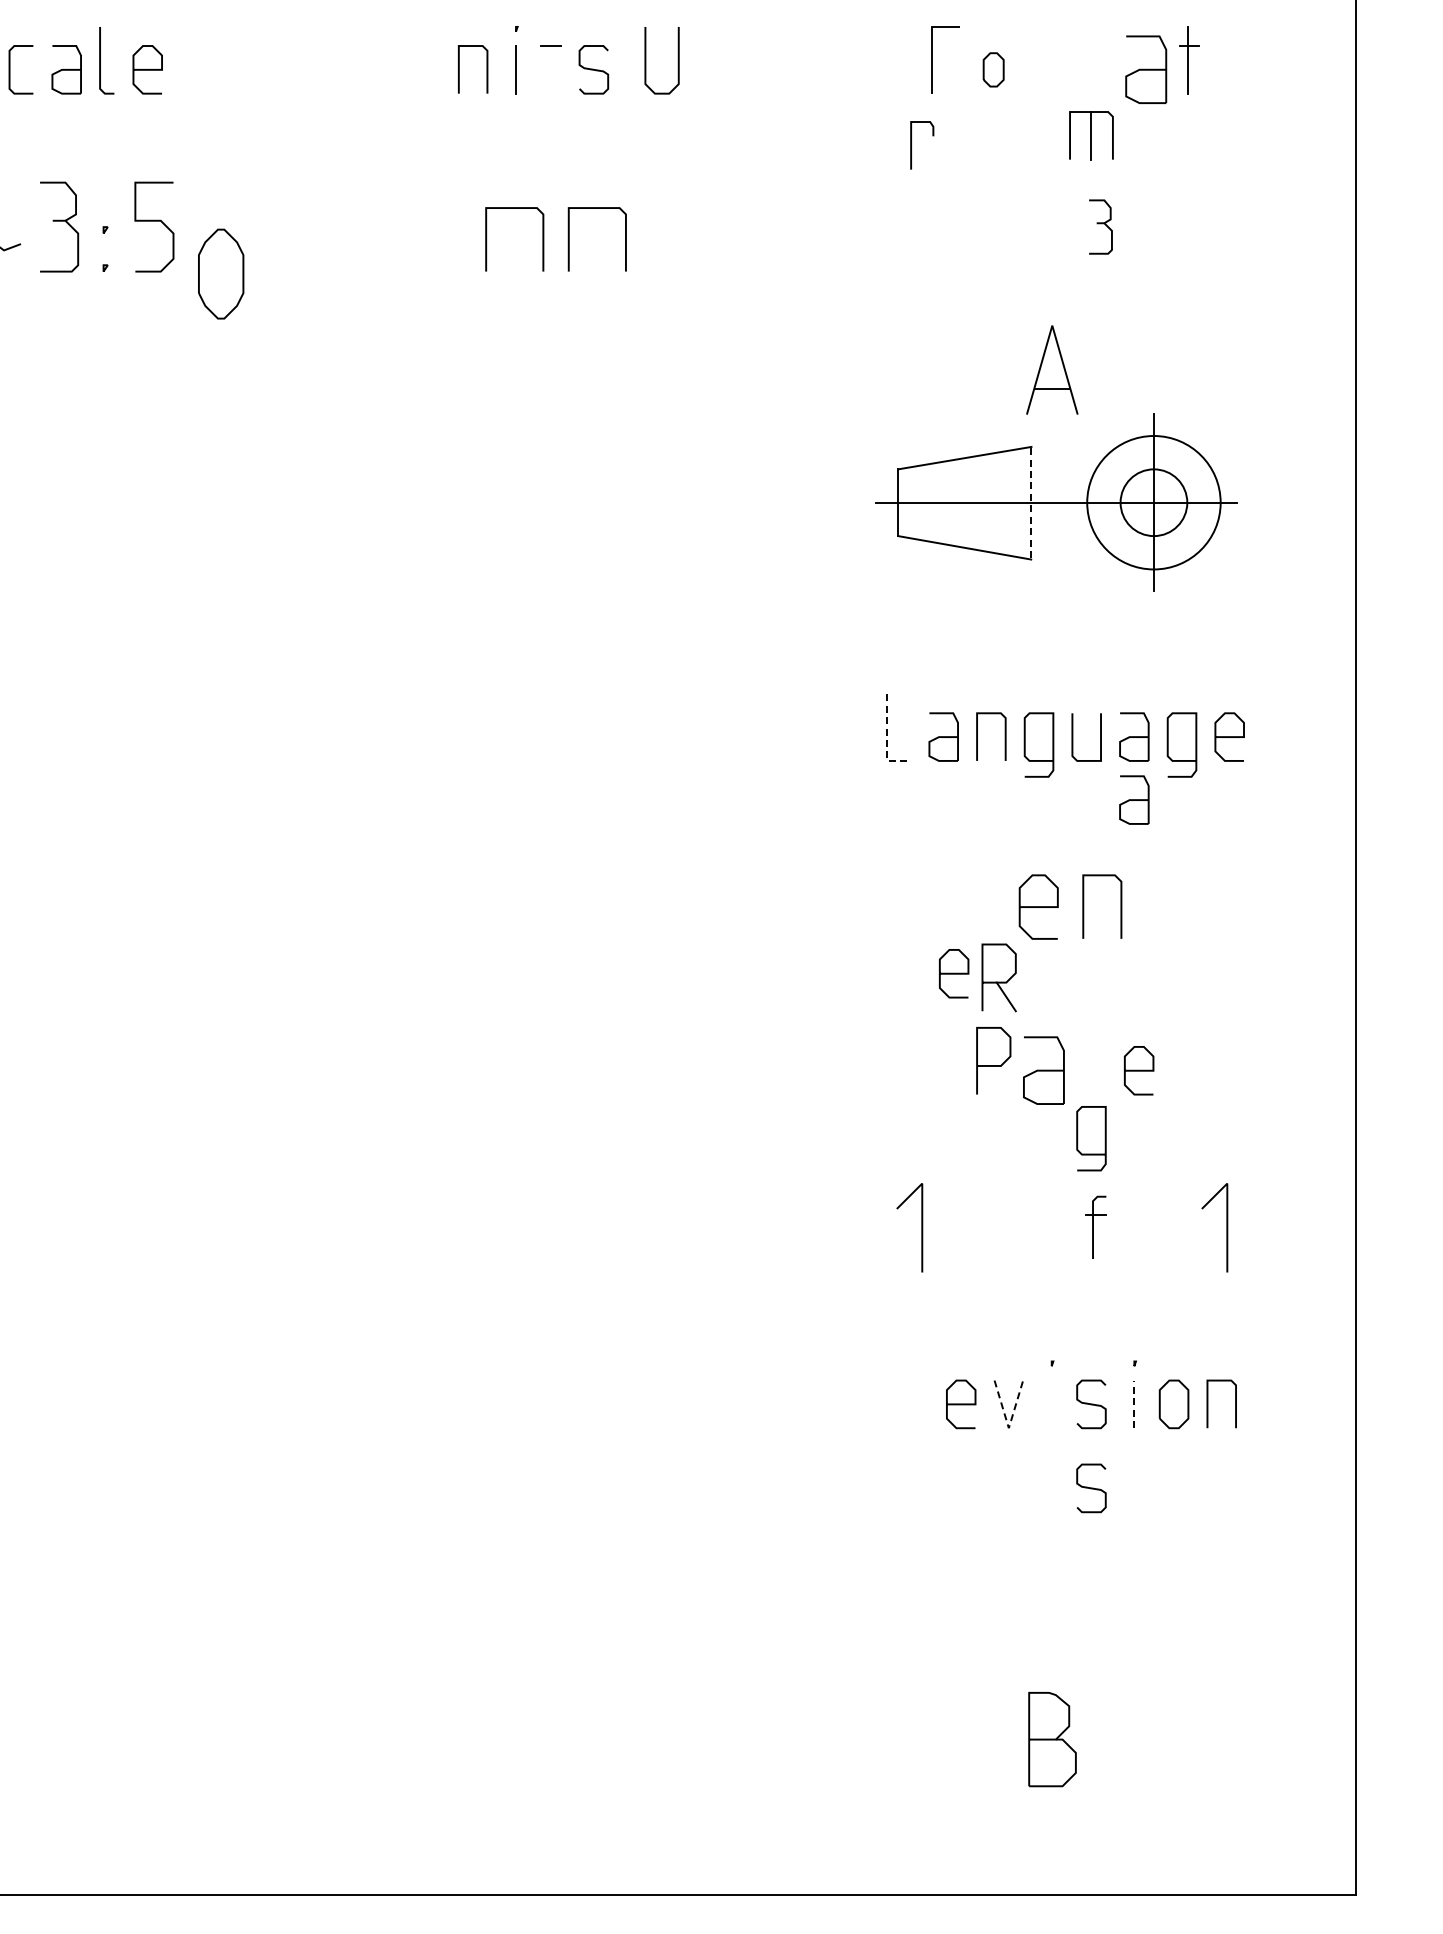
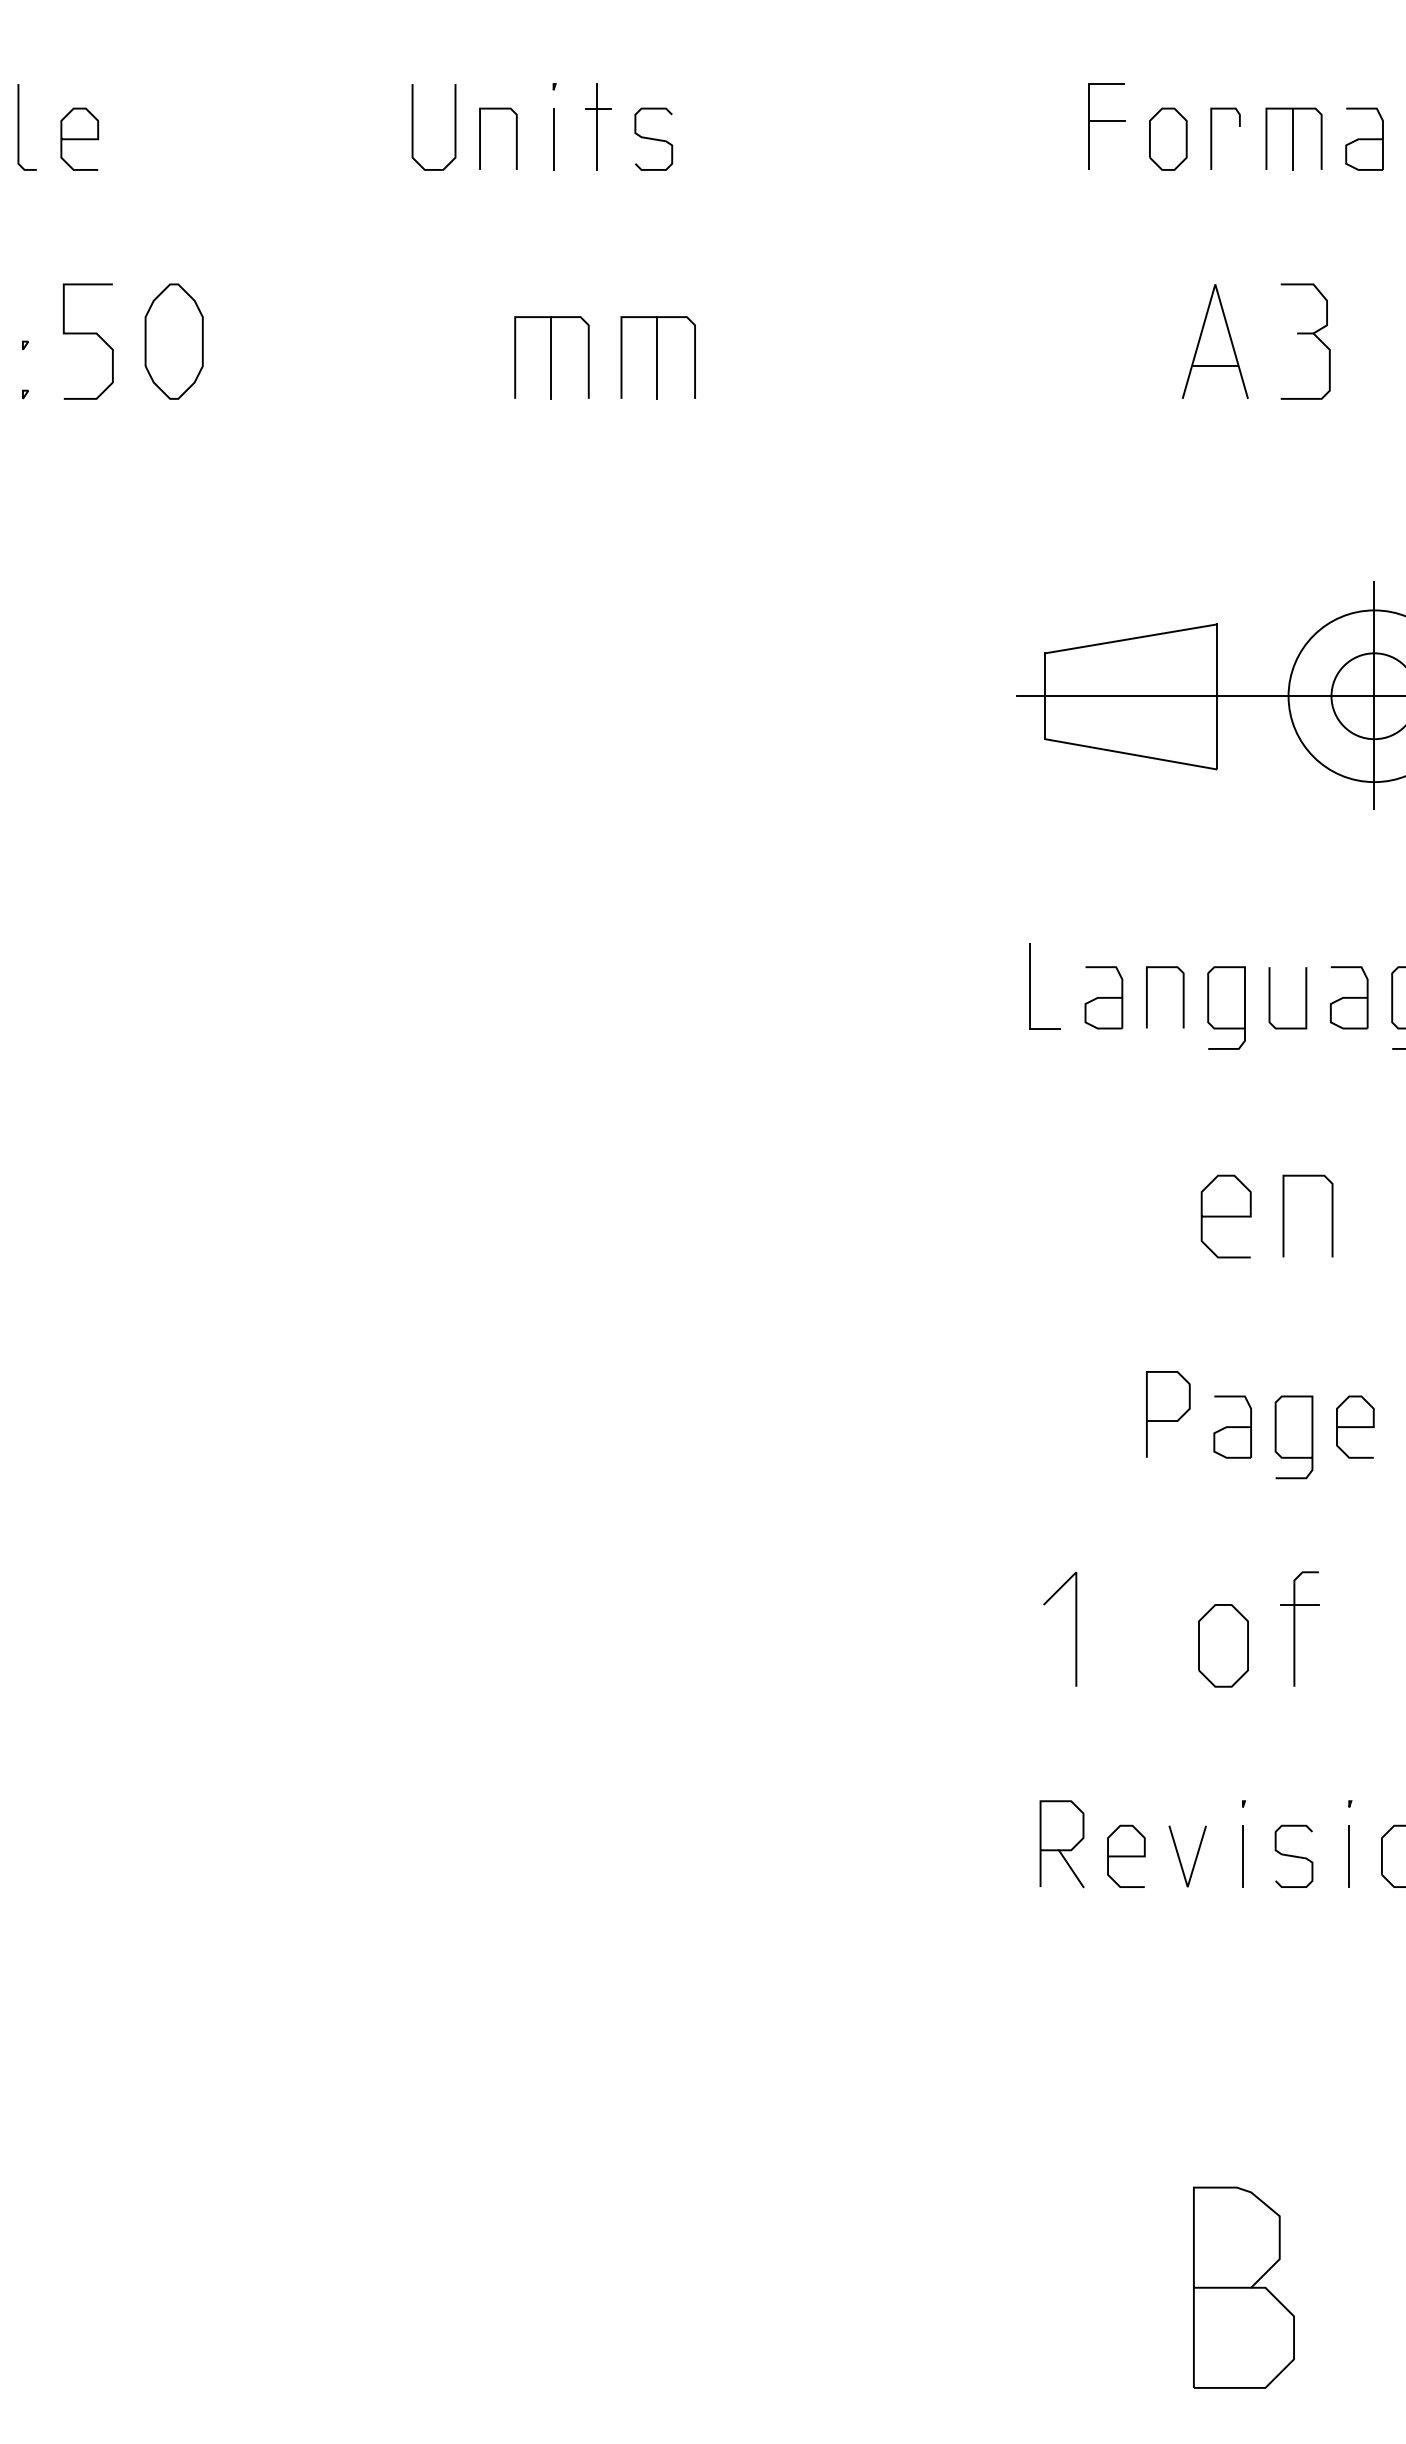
line: (945, 55) -> (1106, 120), added
line: (549, 59) -> (596, 125), added
curve: (646, 60) -> (413, 127), moved
part: (993, 69) -> (1167, 138), size x1.43
part: (1146, 69) -> (1364, 138), size x0.71
part: (1091, 135) -> (1294, 138), moved
line: (911, 145) -> (1211, 138), moved
part: (1100, 226) -> (1305, 340), size x1.67
line: (513, 239) -> (550, 357), added
line: (596, 239) -> (657, 357), added
part: (221, 273) -> (174, 340), moved
part: (1052, 369) -> (1215, 340), moved
line: (1031, 502) -> (1216, 695), dashed -> solid
line: (886, 740) -> (1030, 1002), dashed -> solid
part: (1134, 799) -> (1349, 1078), removed
curve: (954, 973) -> (1117, 1302), removed
part: (998, 977) -> (1061, 1843), moved
part: (1043, 1070) -> (1232, 1426), size x0.71
curve: (1078, 1138) -> (1277, 1437), moved
part: (1095, 1227) -> (1299, 1628), size x1.43
part: (1036, 1240) -> (1223, 1645), added
line: (1051, 1404) -> (1242, 1856), added
line: (1134, 1404) -> (1349, 1856), dashed -> solid
line: (1008, 1428) -> (1187, 1887), dashed -> solid
curve: (1091, 1488) -> (1294, 1964), removed
part: (1052, 1739) -> (1243, 2287), size x1.67

